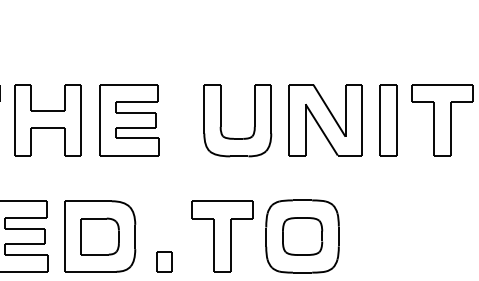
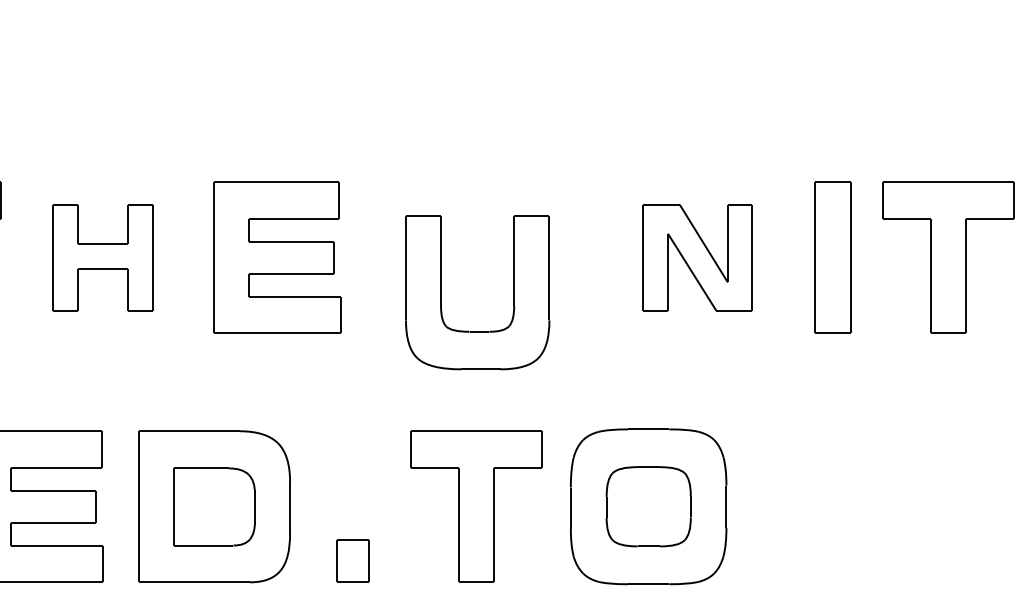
part: (47, 120) -> (101, 258), size x0.7
part: (221, 120) -> (442, 292), moved
part: (325, 120) -> (697, 258), size x0.7

